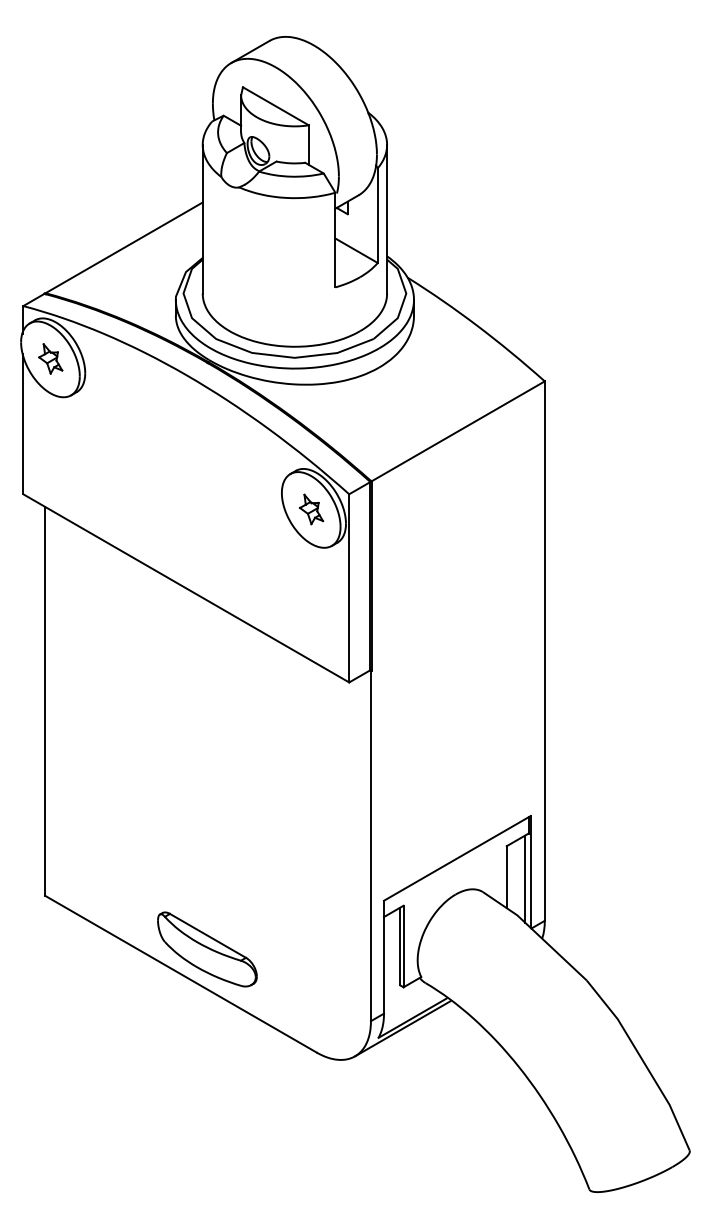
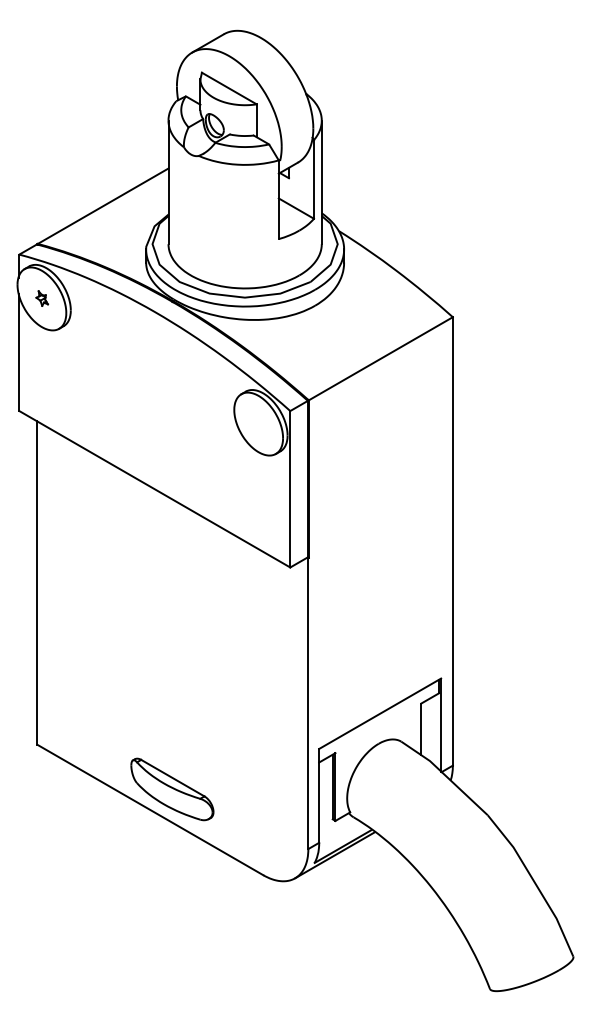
part: (50, 358) -> (41, 298), size x0.6
part: (311, 509) -> (258, 423), removed
line: (525, 878) -> (436, 730), removed

